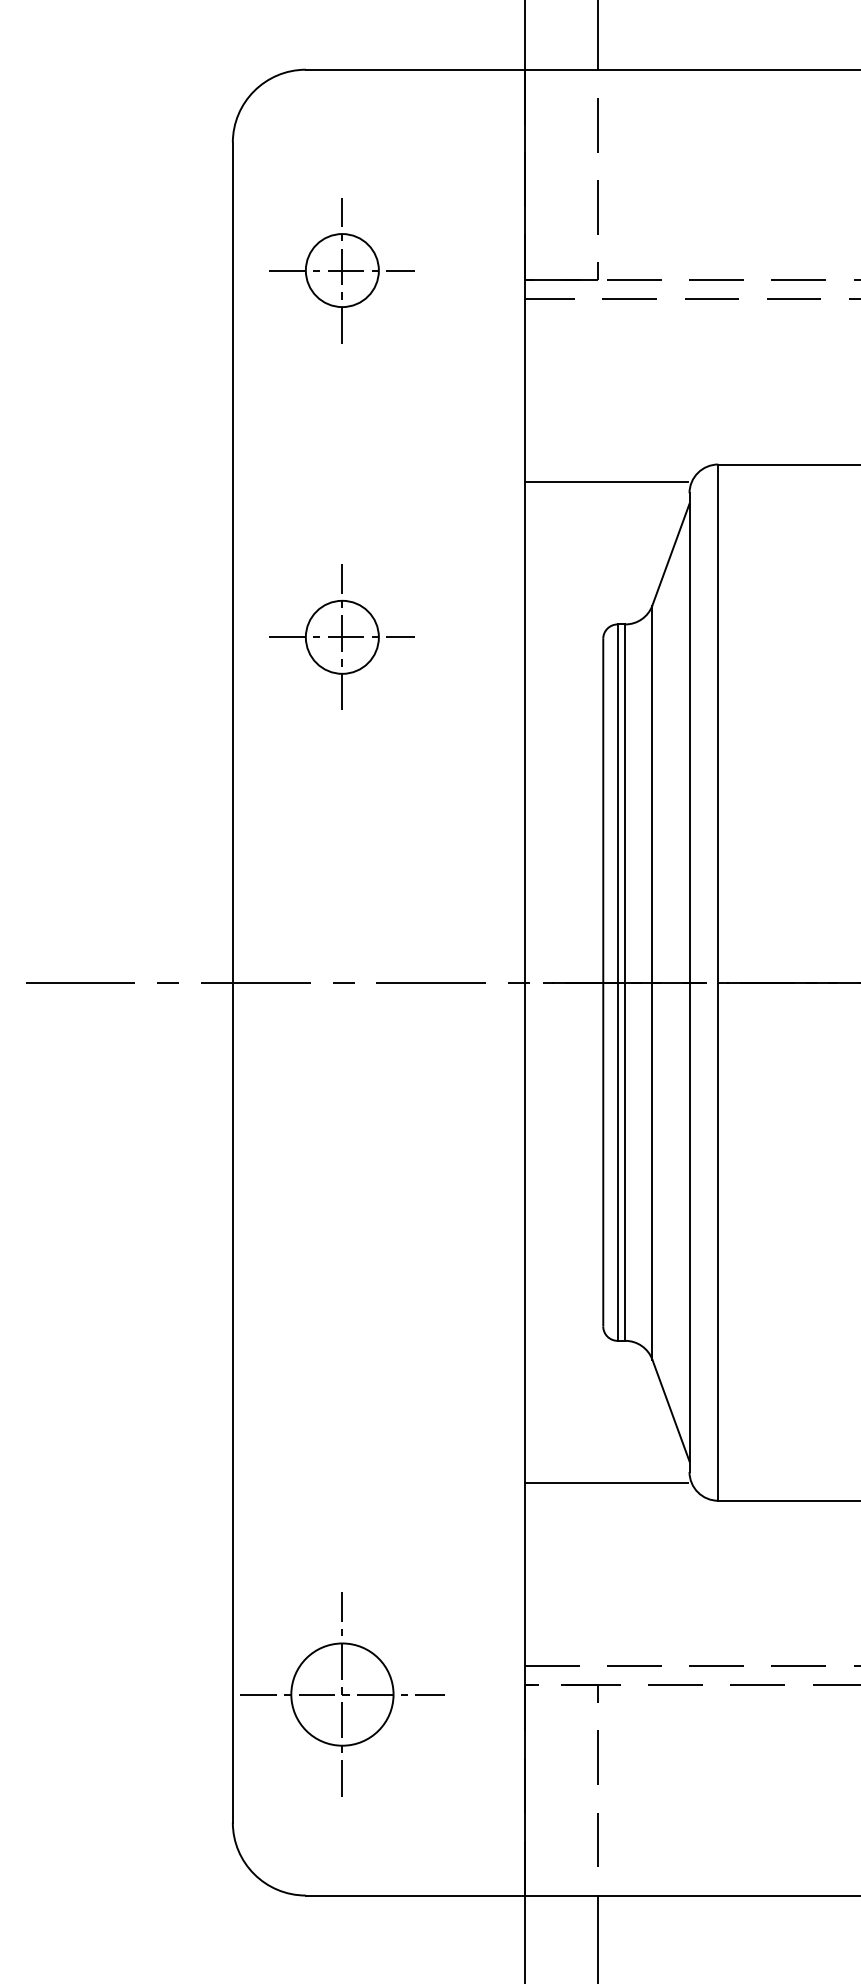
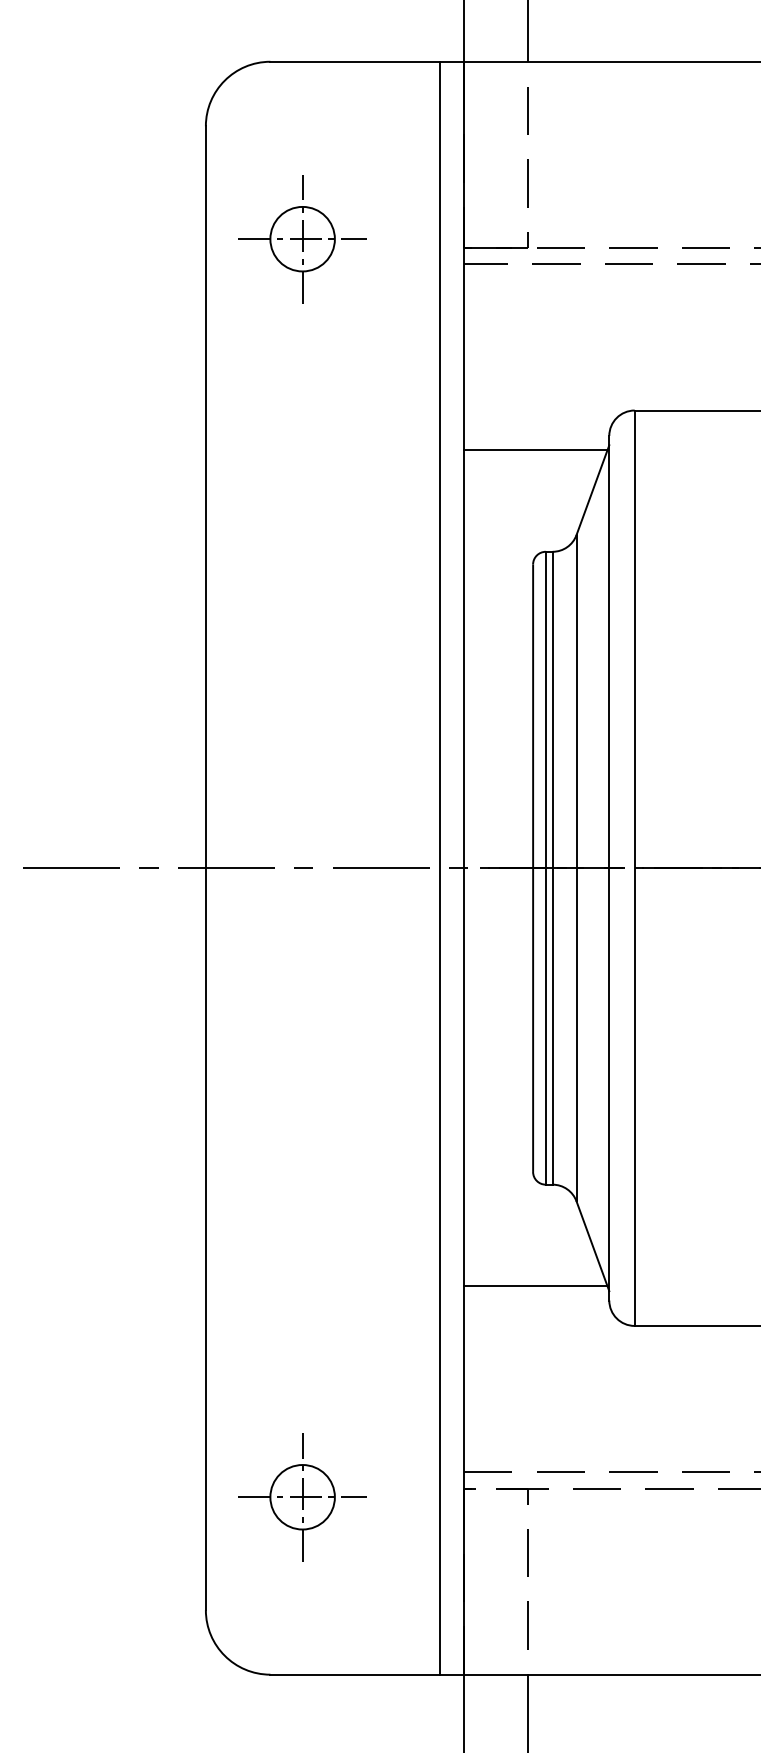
line: (605, 482) -> (535, 450), moved
part: (342, 637) -> (302, 563), removed
line: (497, 981) -> (439, 867), added
line: (605, 1483) -> (535, 1286), moved
part: (342, 1694) -> (302, 1497), size x0.71

